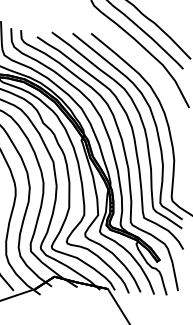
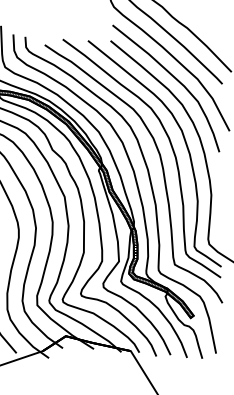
part: (144, 65) -> (175, 79), added

